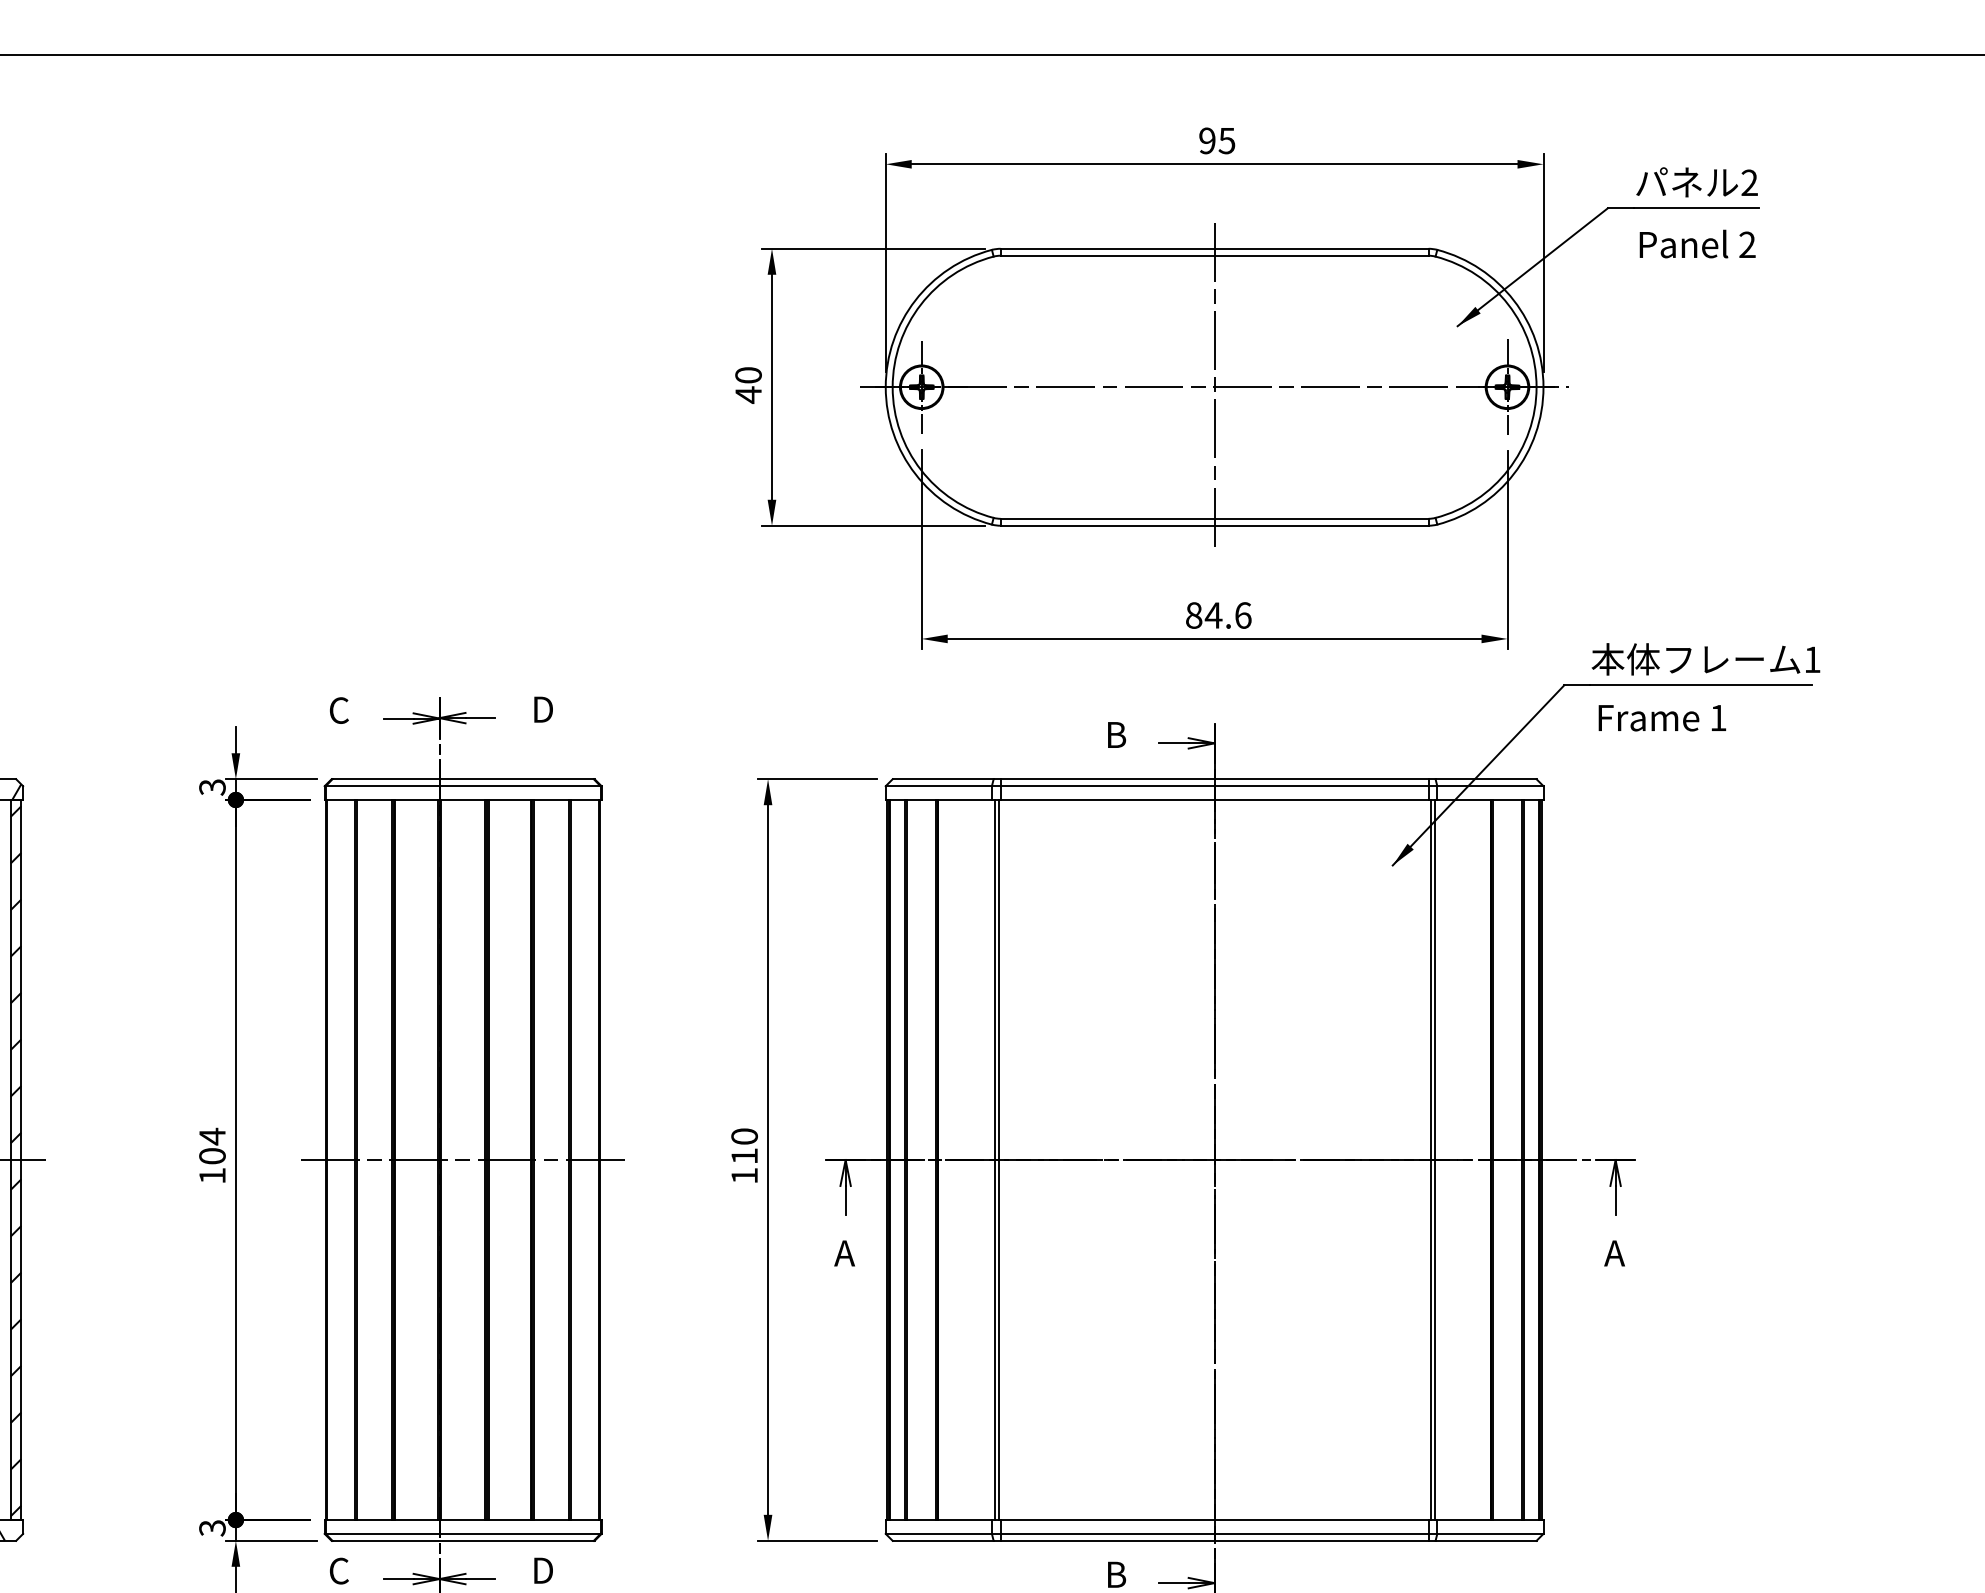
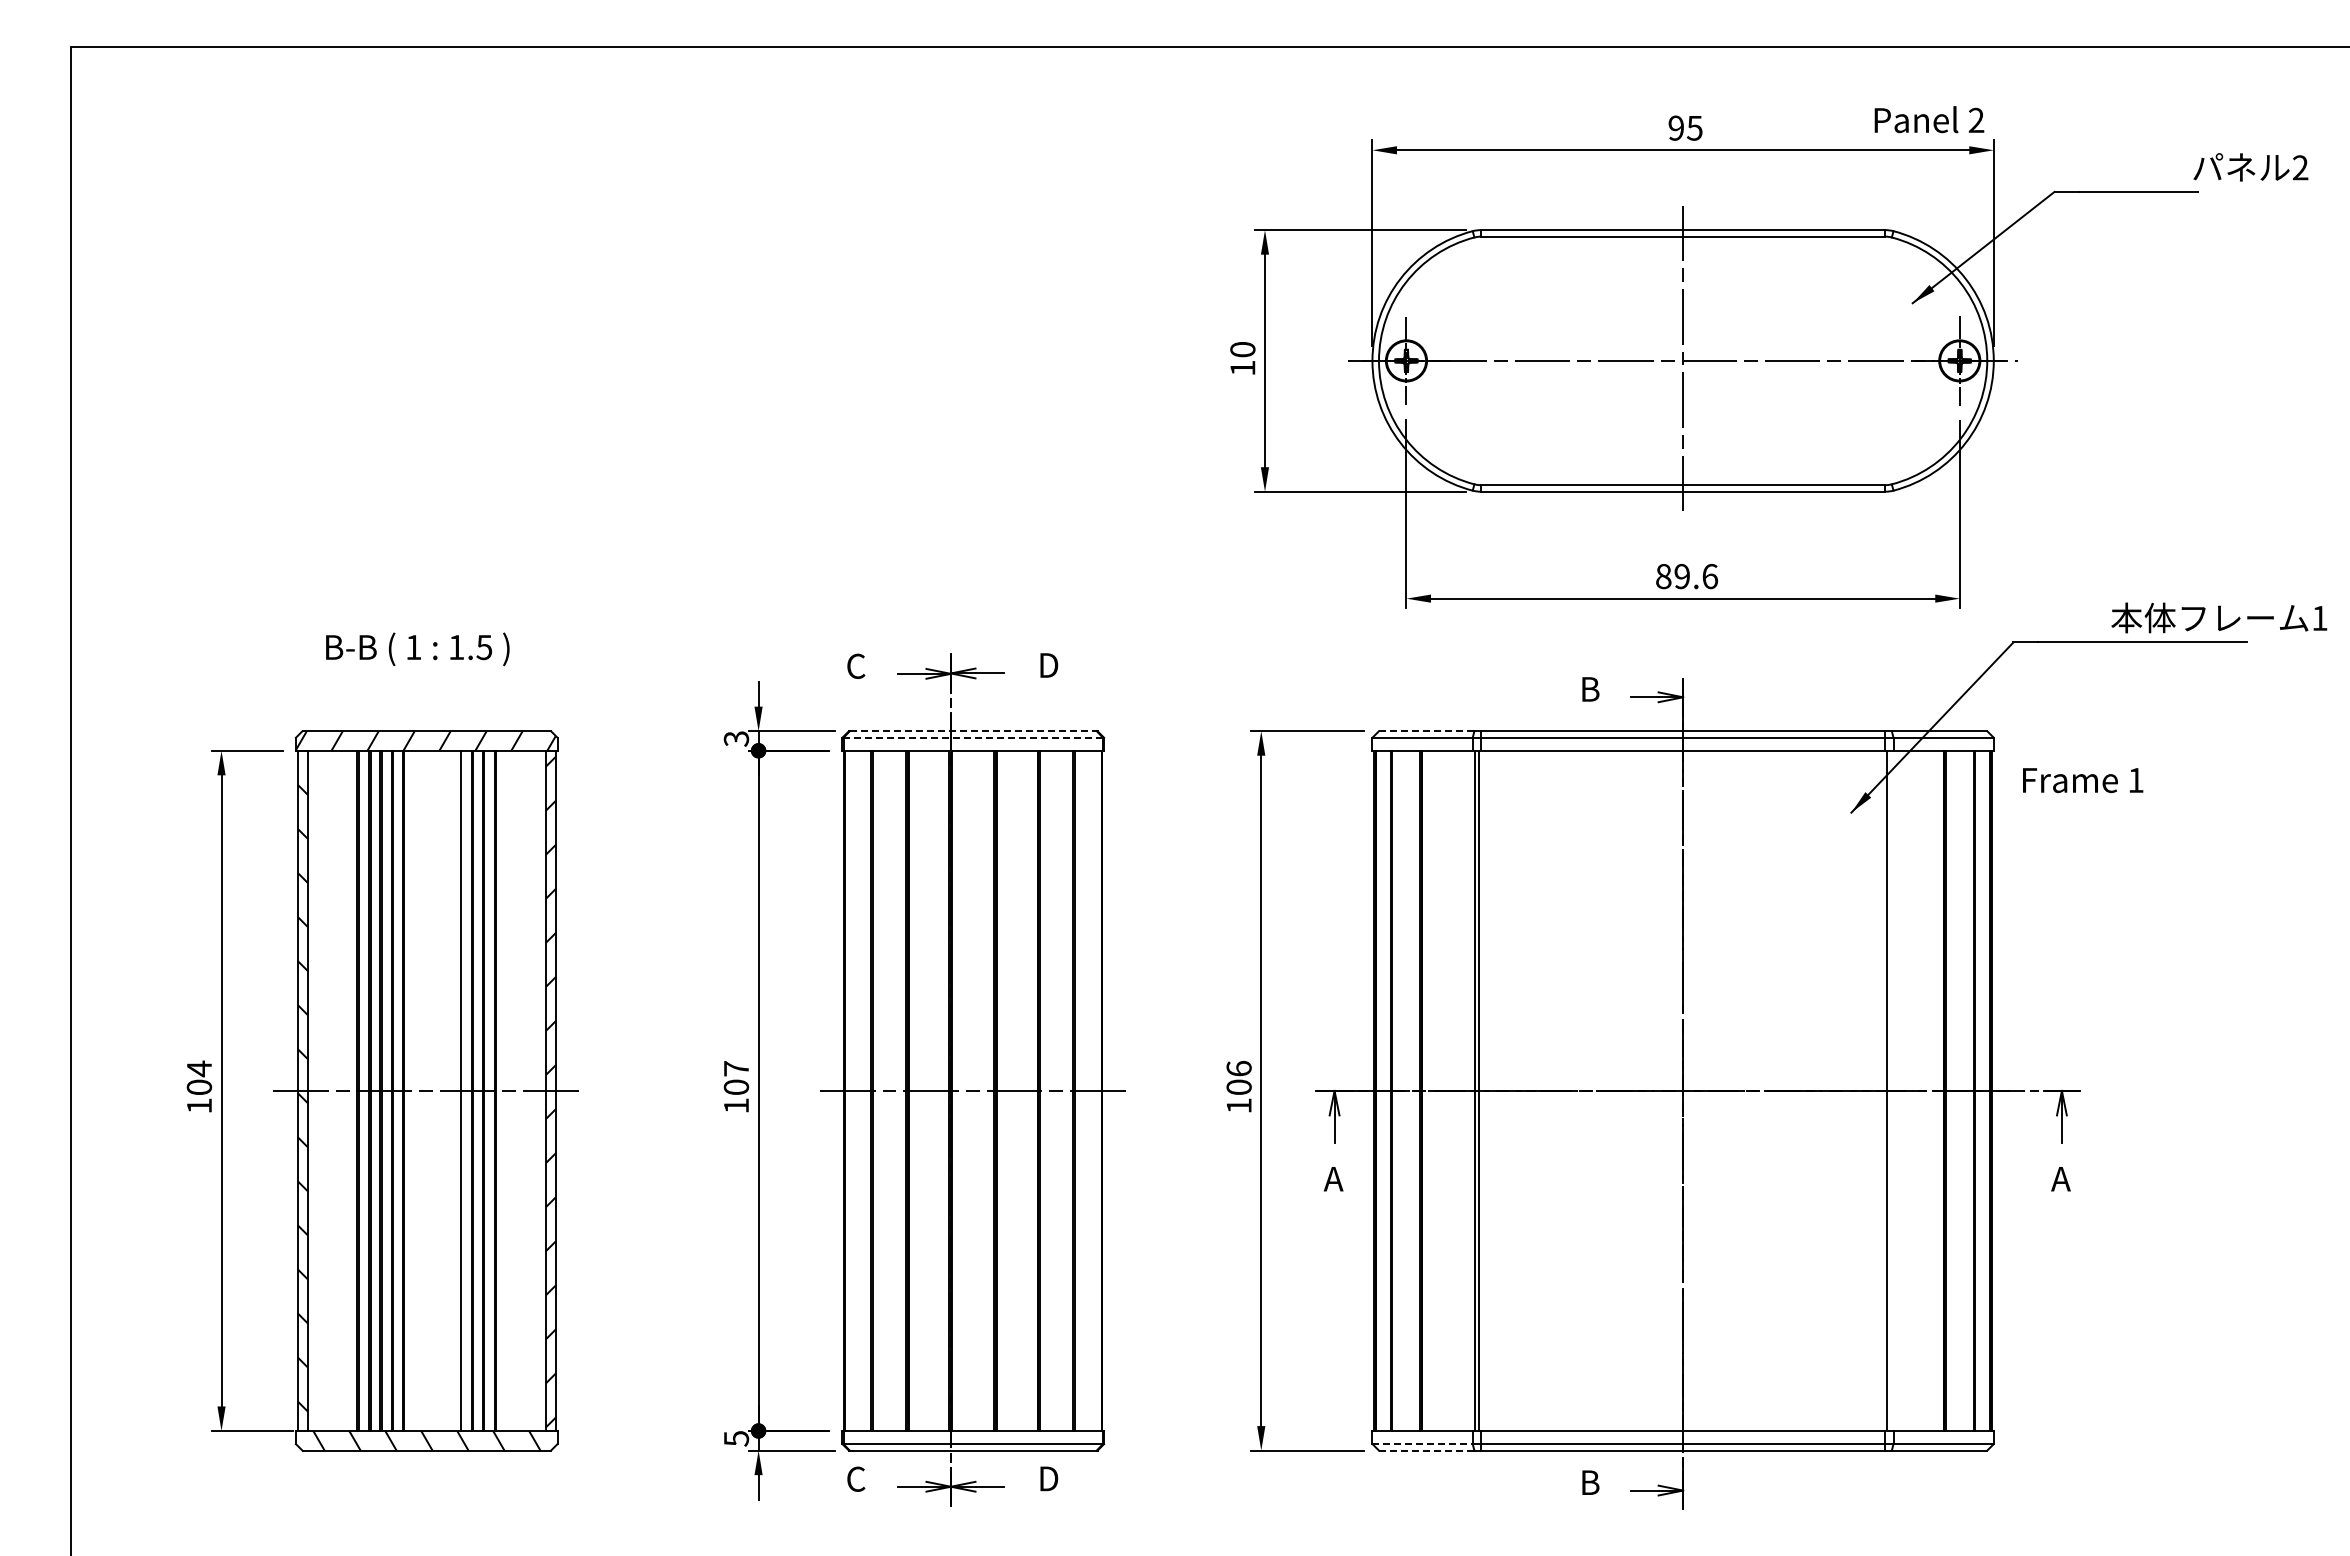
text: (1696, 182) -> (2250, 167), moved
text: (1697, 243) -> (1929, 119), moved
text: (748, 395) -> (1242, 368), 40 -> 10
text: (1212, 615) -> (1681, 576), 84.6 -> 89.6
text: (1706, 658) -> (2219, 617), moved
text: (1662, 718) -> (2083, 780), moved
line: (463, 779) -> (973, 731), solid -> dashed
line: (942, 779) -> (1426, 731), solid -> dashed
line: (463, 785) -> (973, 737), solid -> dashed
text: (212, 1136) -> (736, 1068), 104 -> 107
text: (743, 1145) -> (1238, 1077), 110 -> 106
line: (1434, 1159) -> (1890, 1090), removed
text: (211, 1527) -> (735, 1438), 3 -> 5
line: (939, 1534) -> (1423, 1444), solid -> dashed
line: (942, 1540) -> (1426, 1450), solid -> dashed

